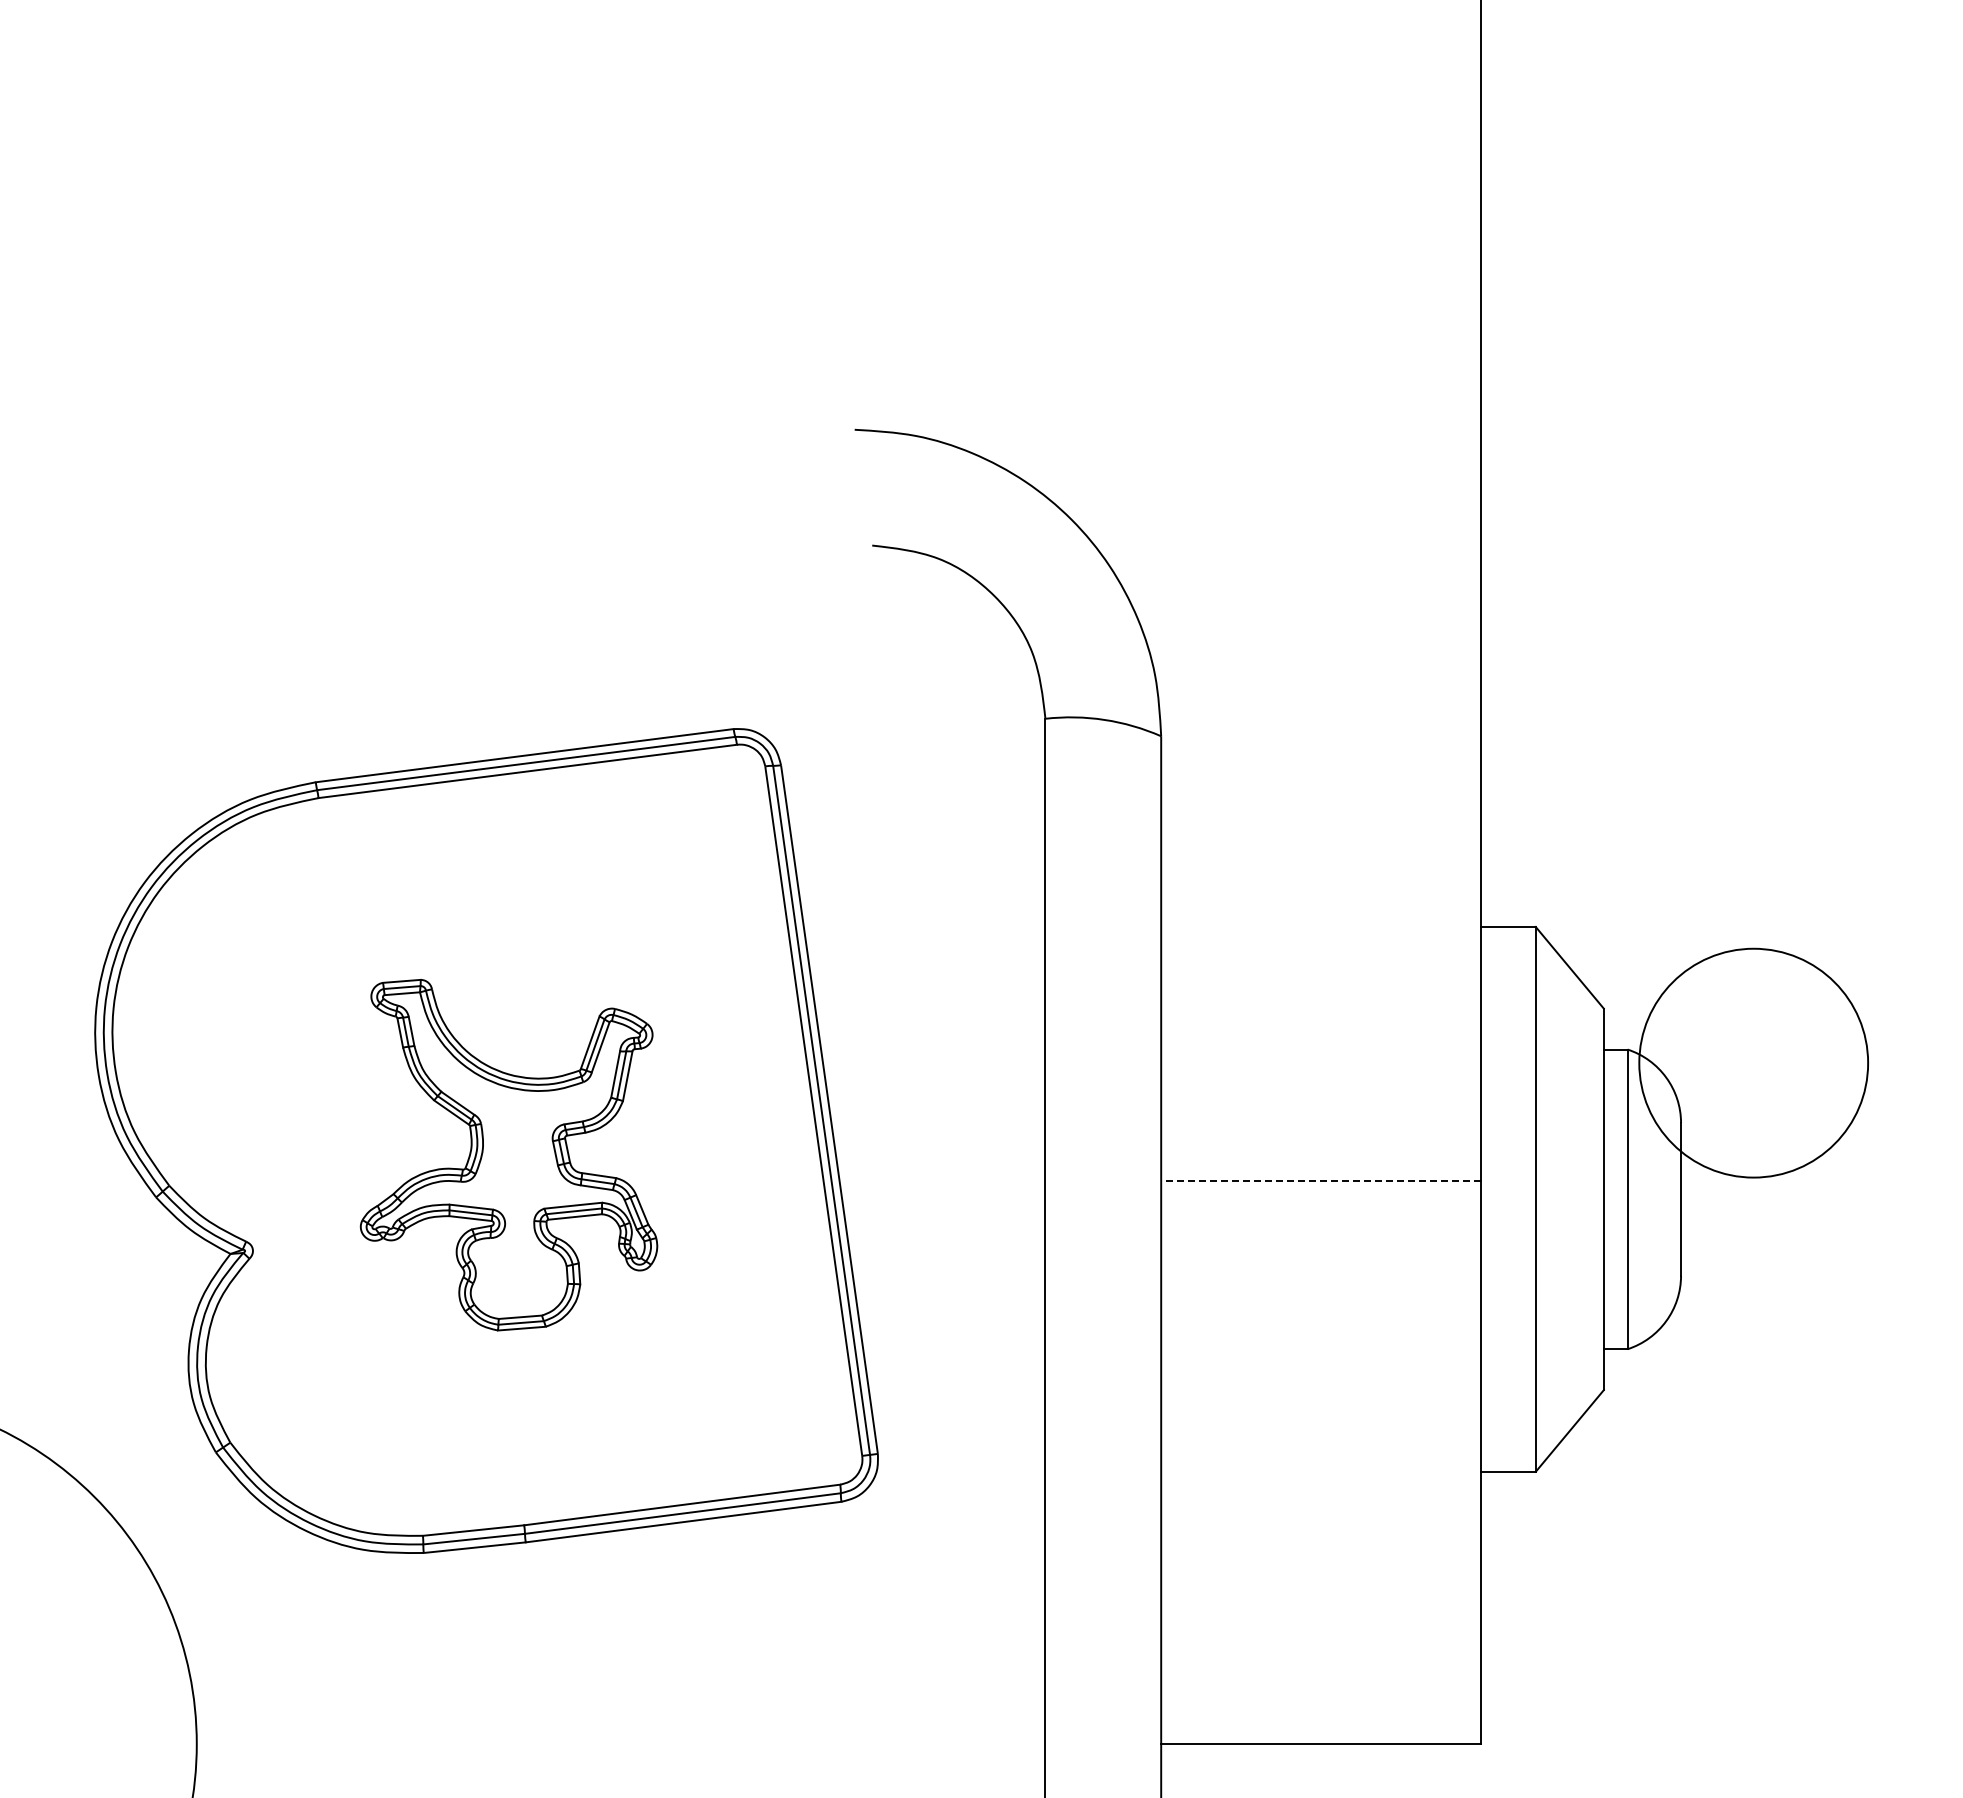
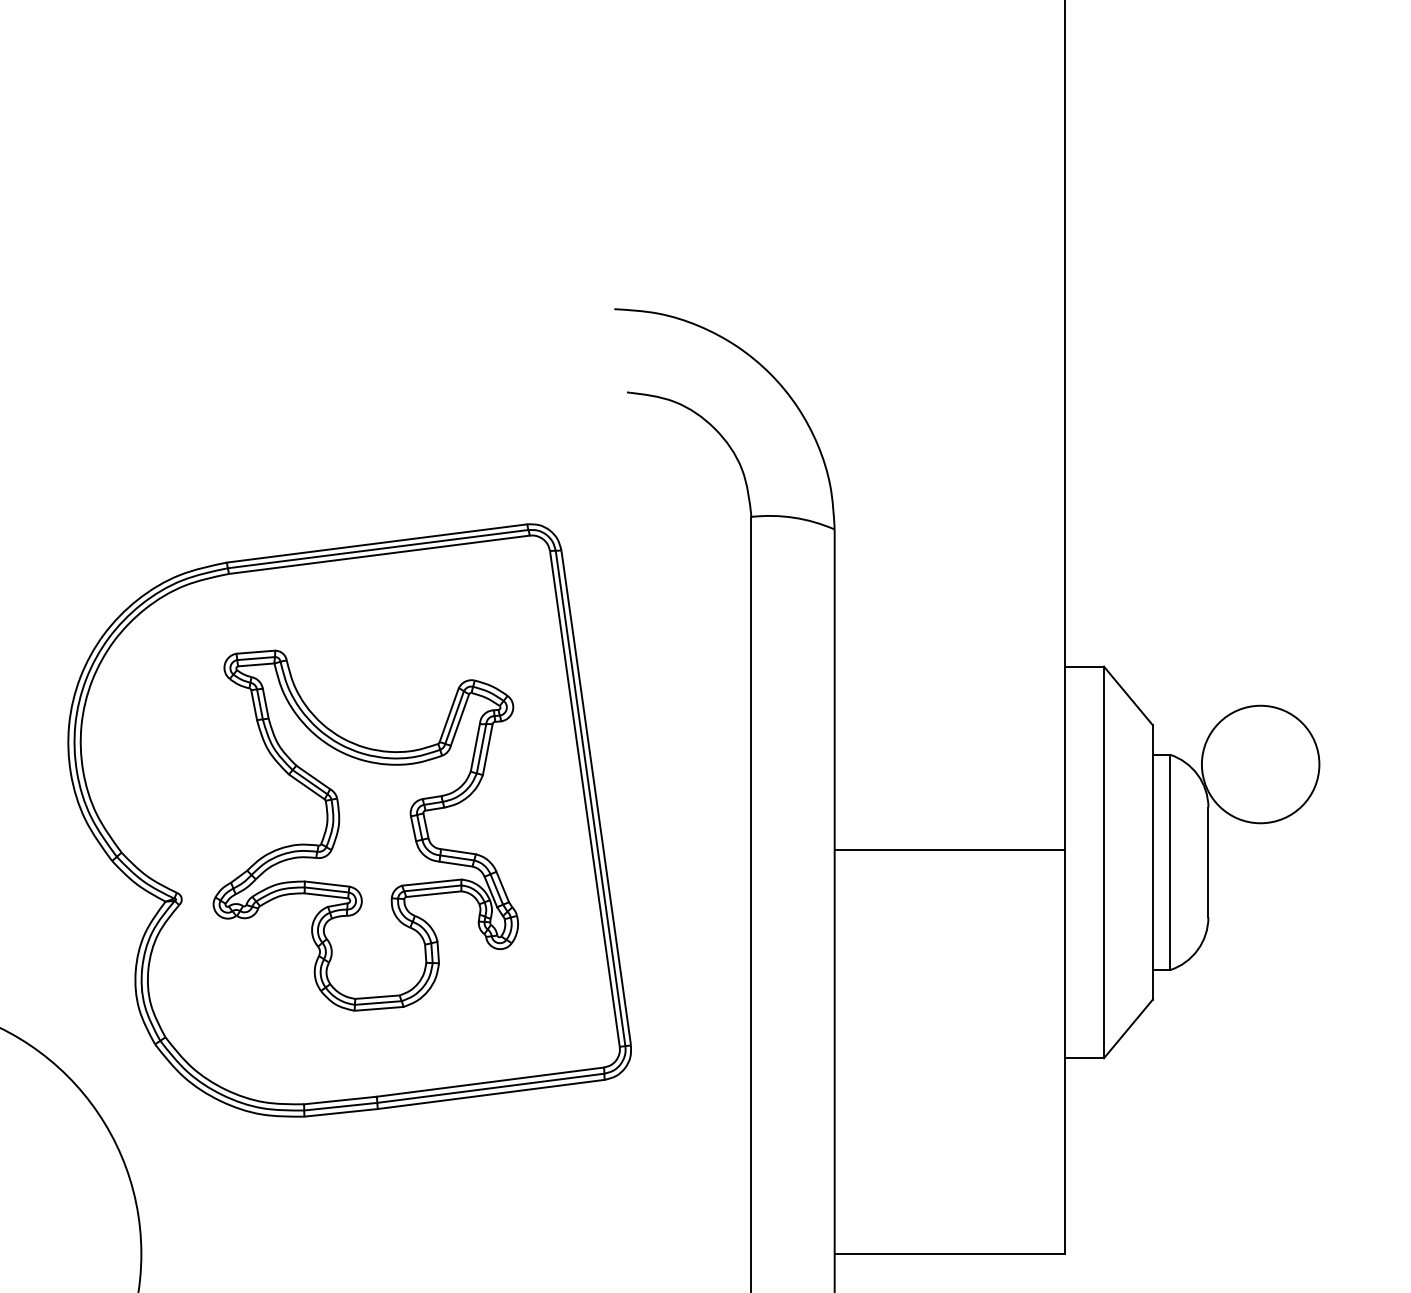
circle: (1753, 1062) -> (1260, 764), size x0.71
part: (508, 1154) -> (365, 830), size x1.43
line: (1320, 1181) -> (949, 849), dashed -> solid

